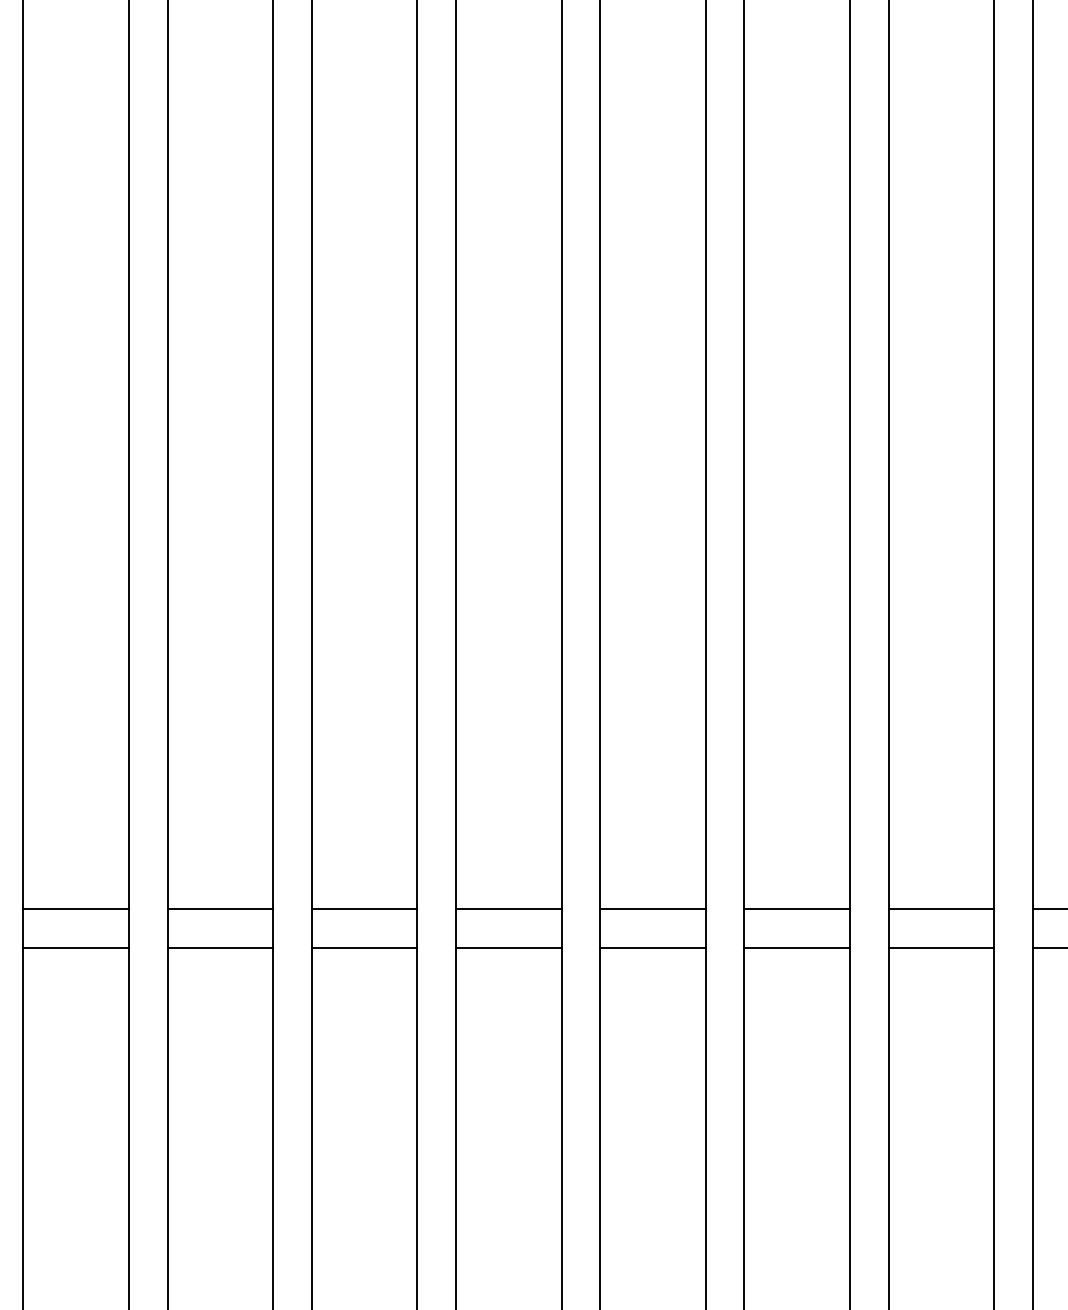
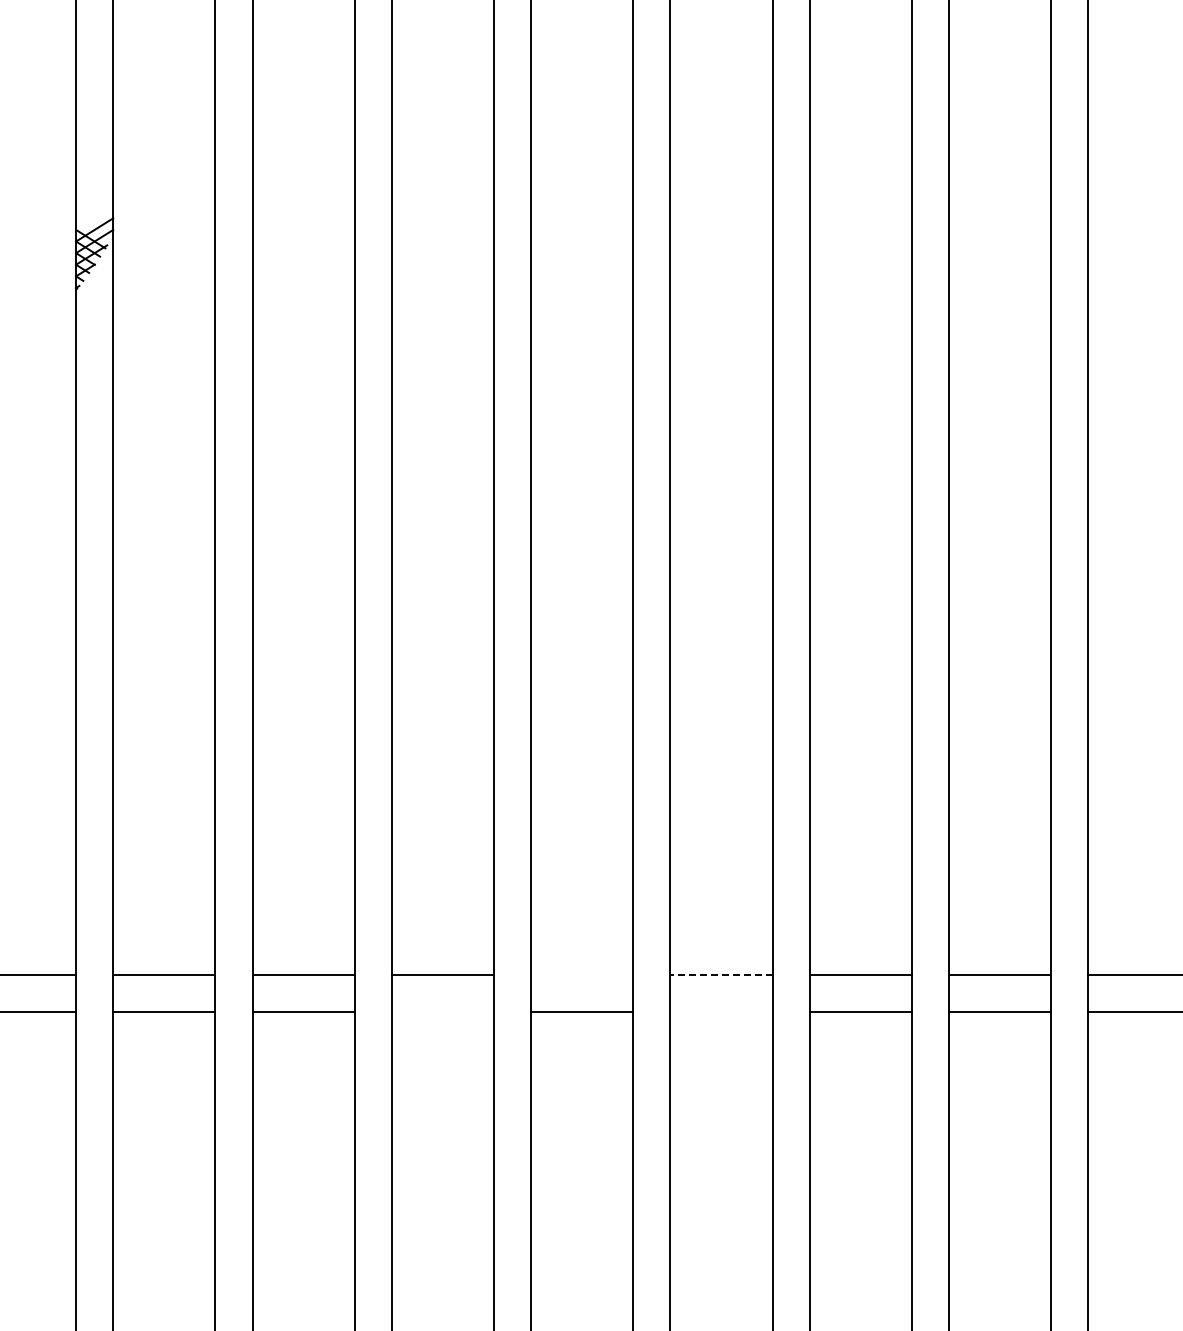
line: (364, 909) -> (582, 975), removed
line: (508, 909) -> (721, 975), solid -> dashed
line: (219, 947) -> (442, 1012), removed
line: (508, 947) -> (721, 1012), removed

